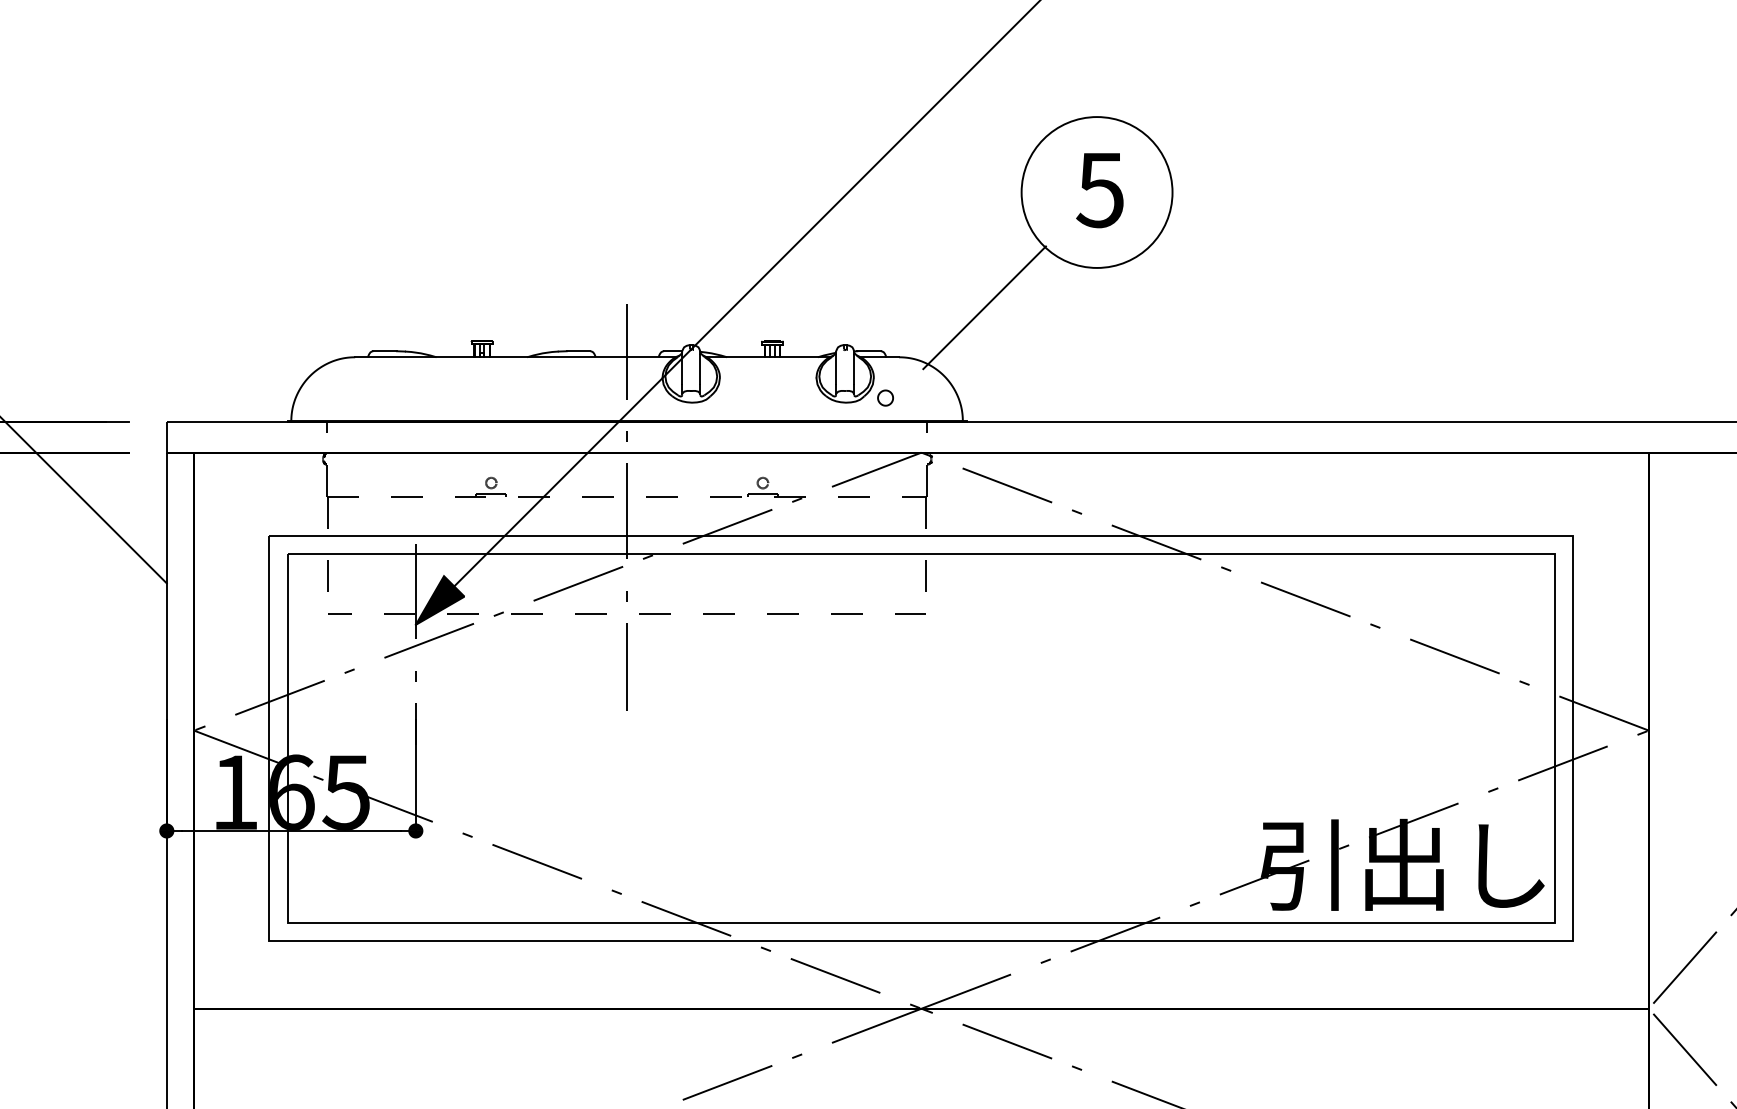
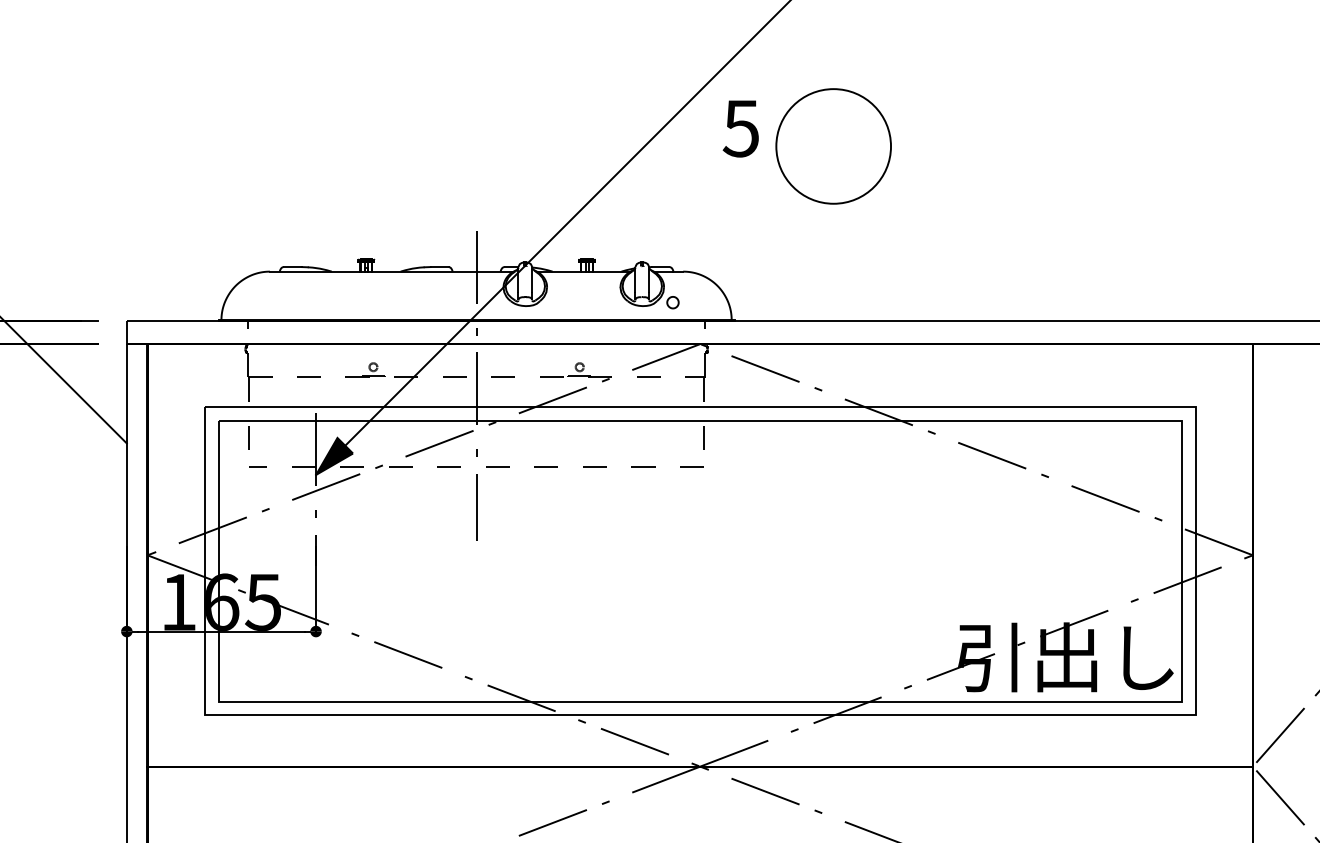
text: (1099, 189) -> (740, 128), moved
line: (983, 307) -> (747, 233), removed

